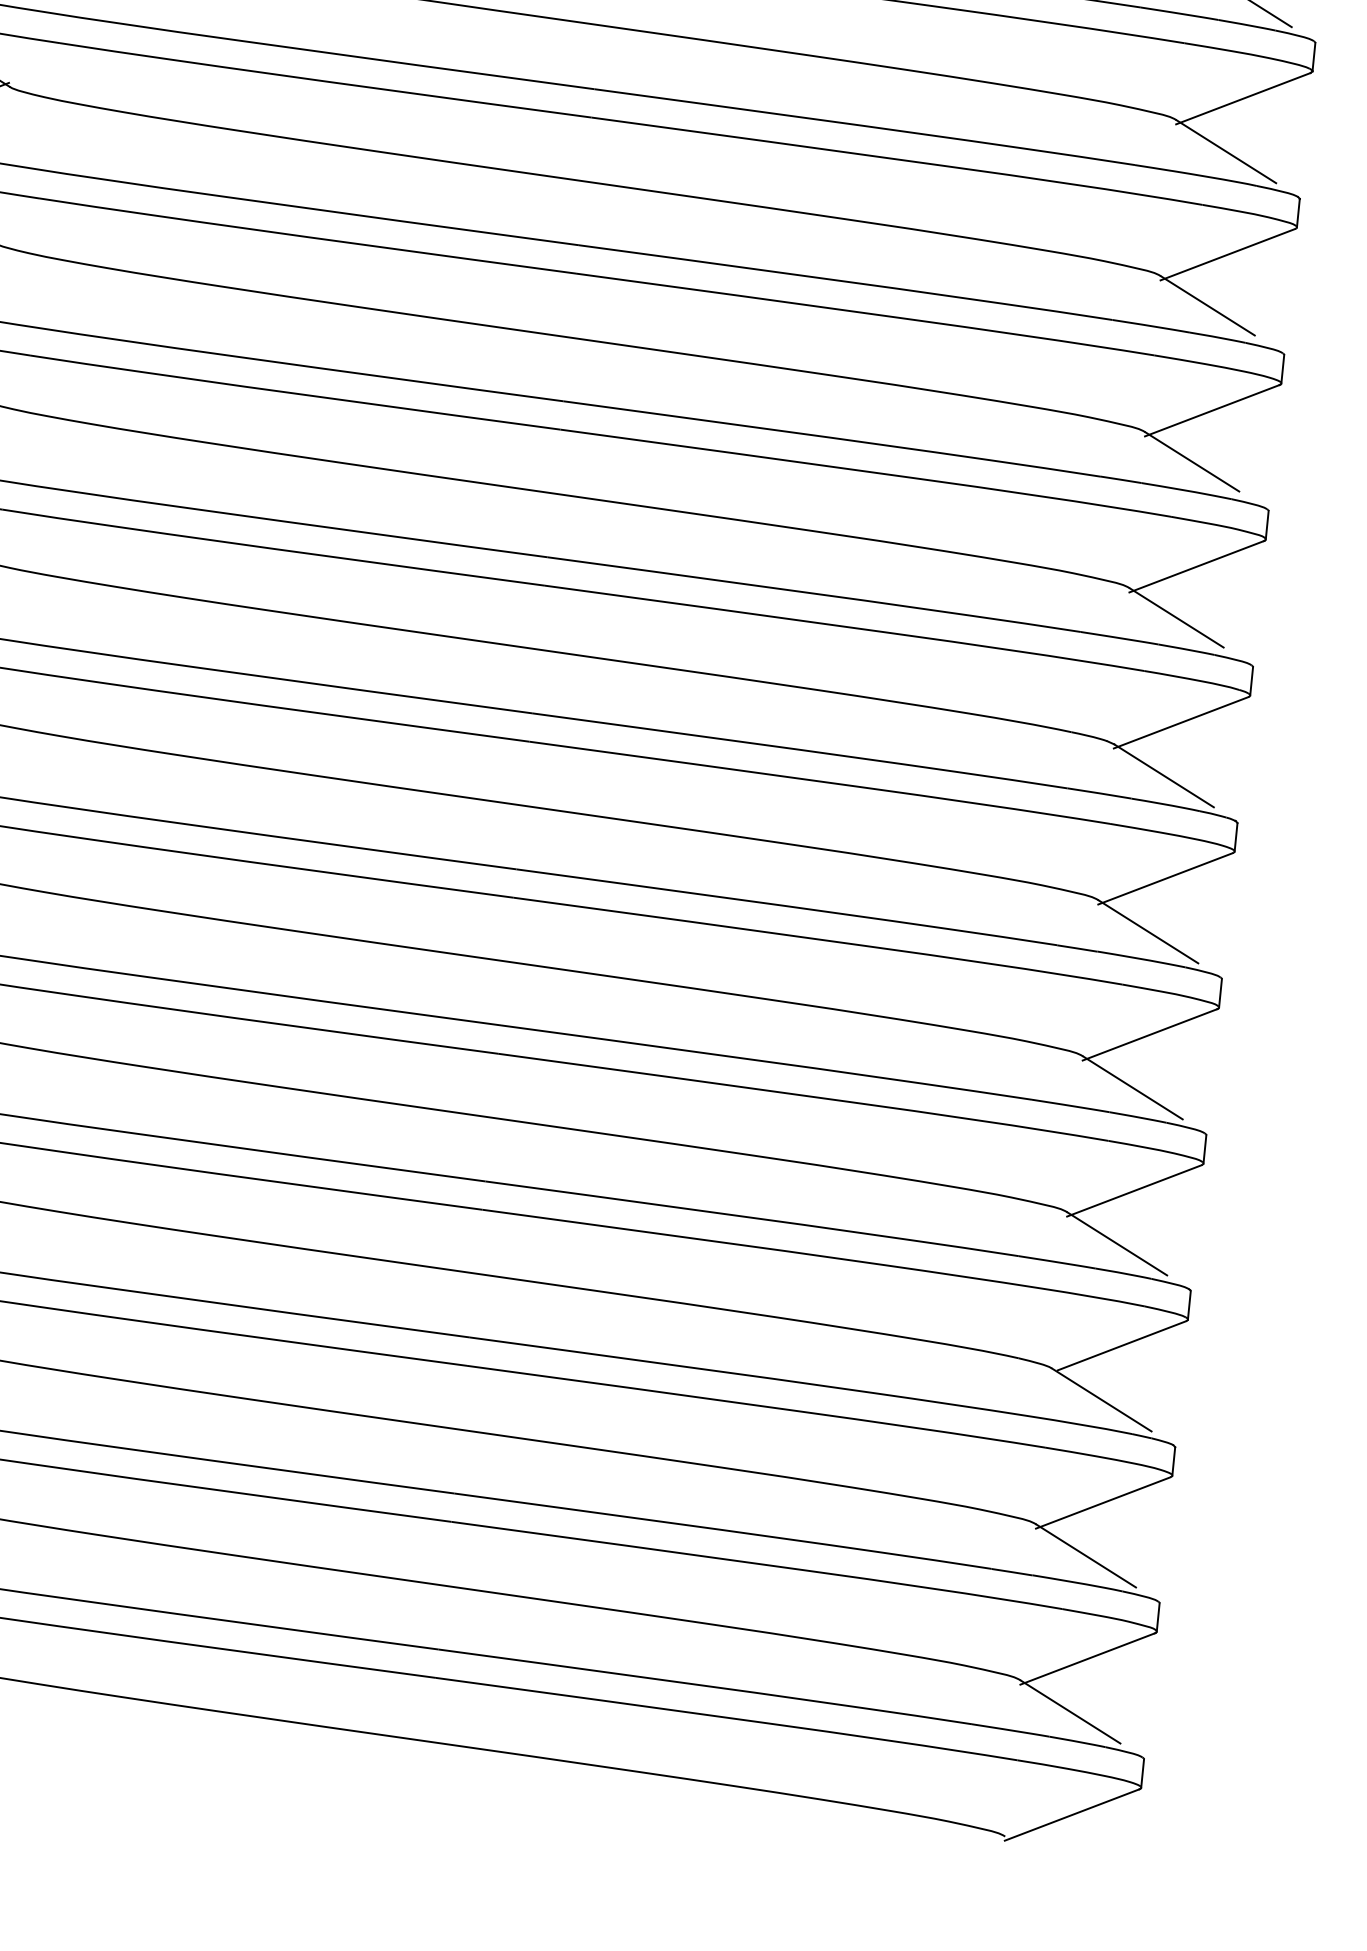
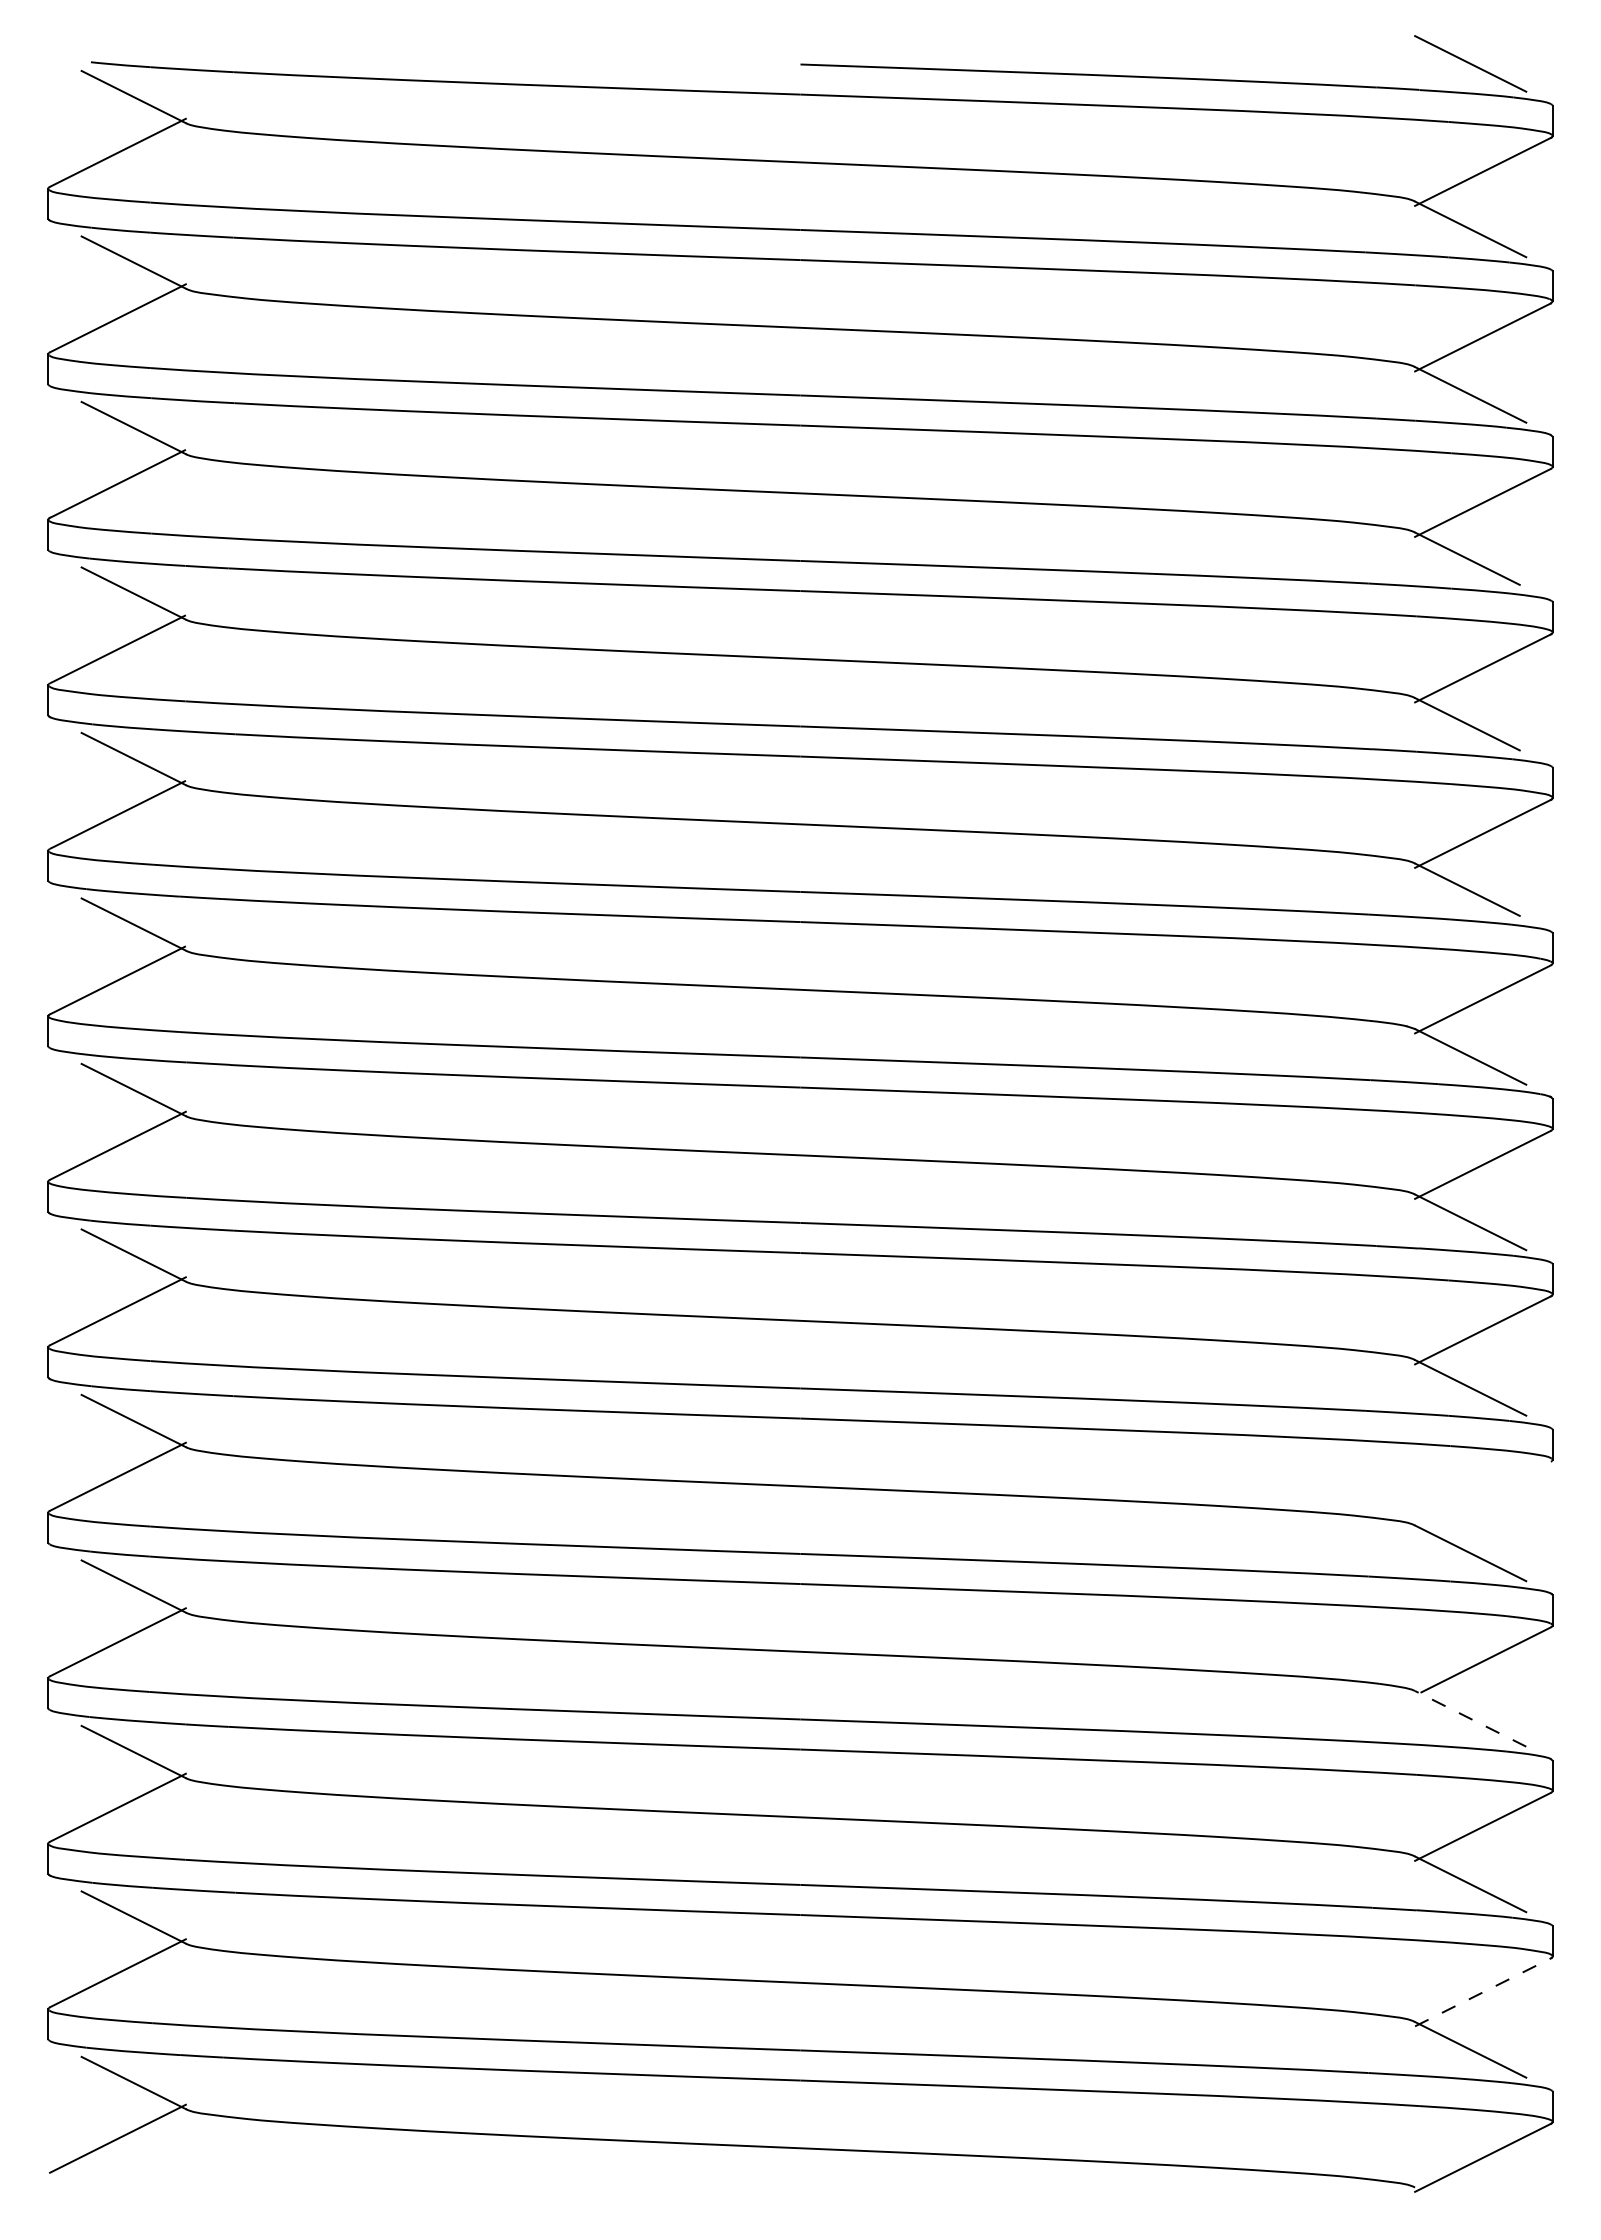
line: (1133, 1190) -> (1482, 1495), removed
line: (1101, 1399) -> (1470, 1718), solid -> dashed
line: (1088, 1659) -> (1483, 1992), solid -> dashed

